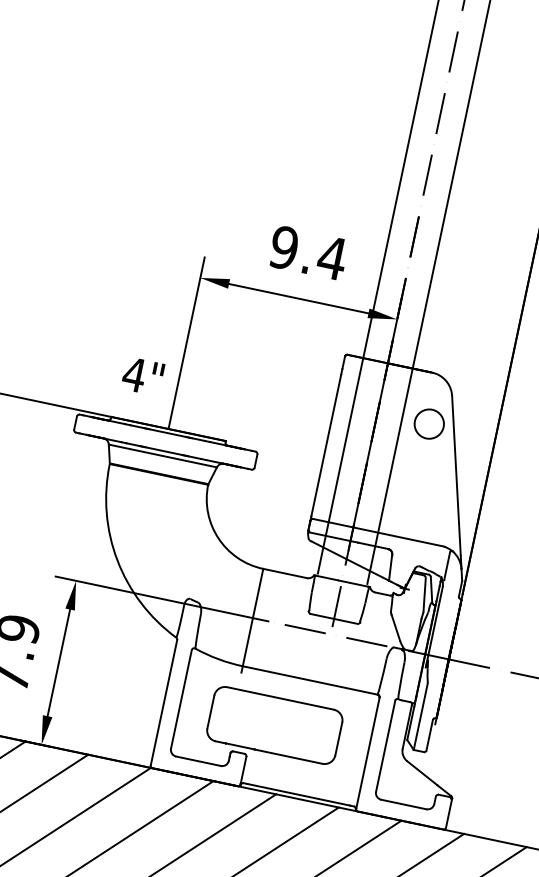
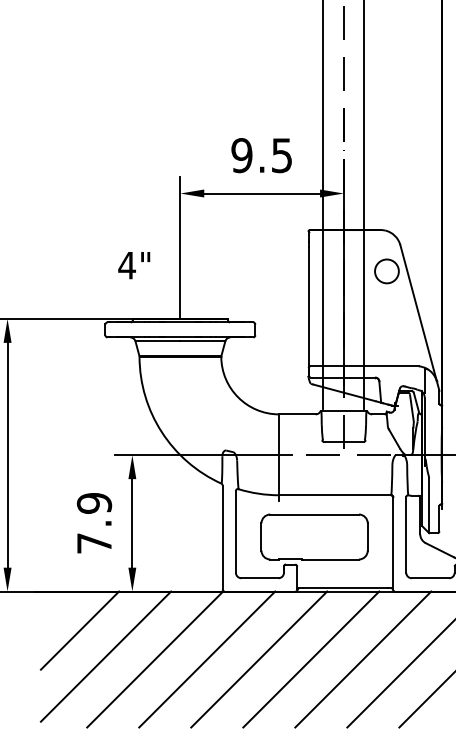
text: (331, 257) -> (281, 155), 9.4 -> 9.5
text: (143, 376) -> (134, 265), moved

